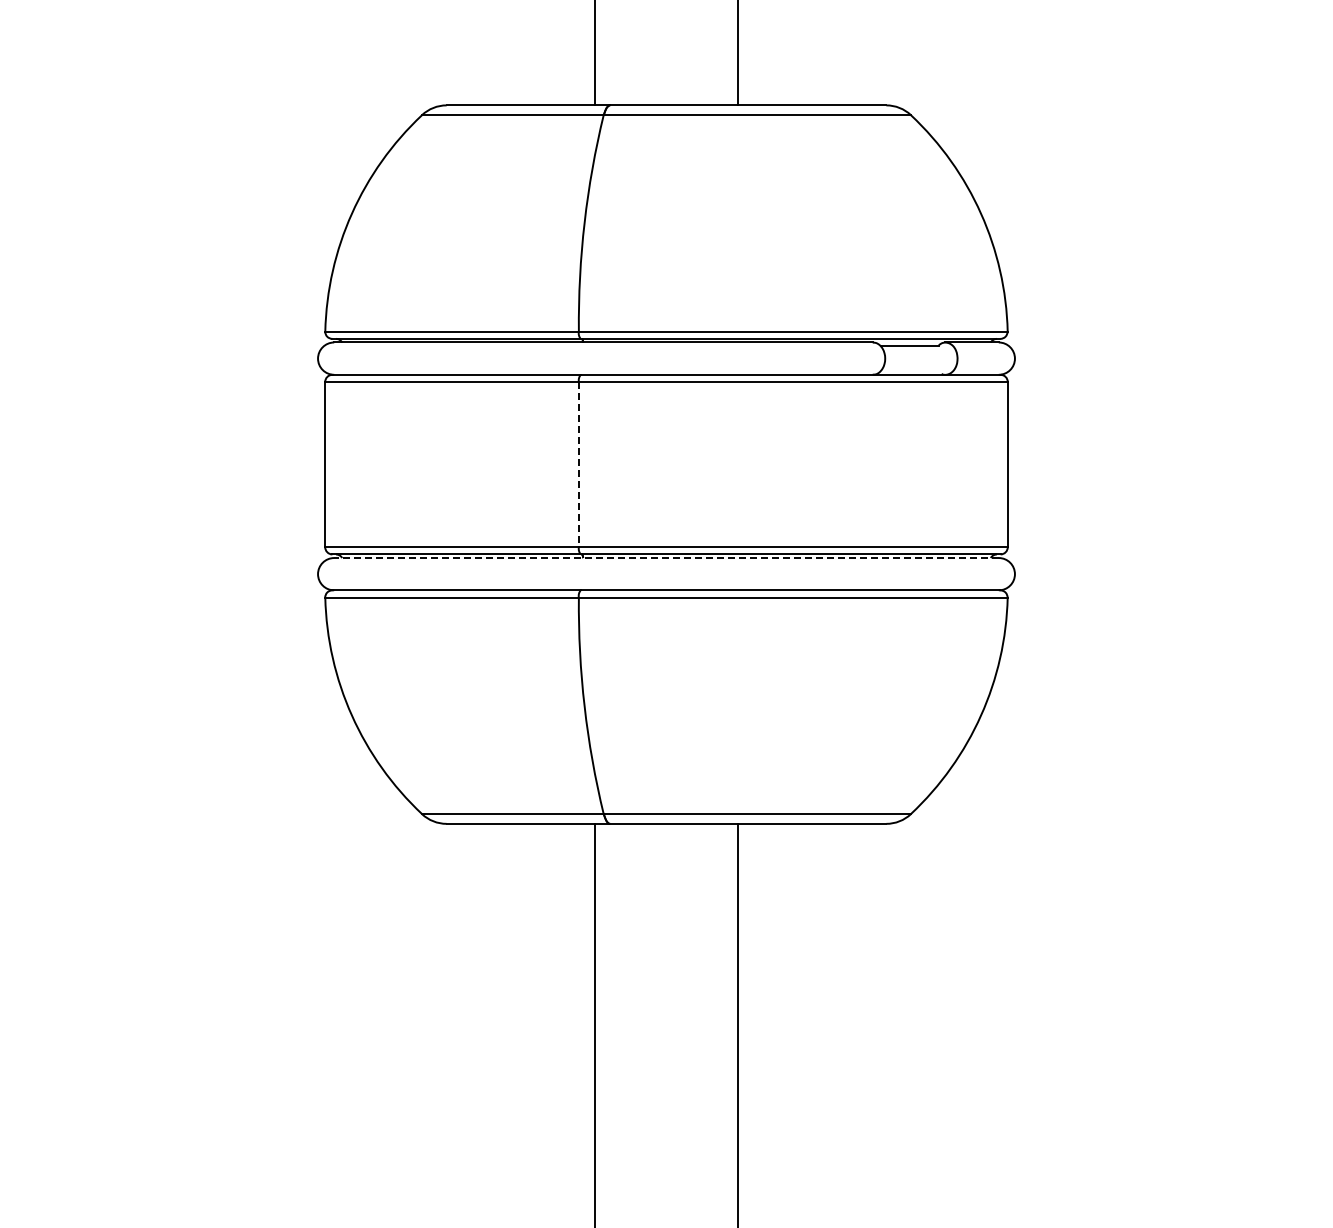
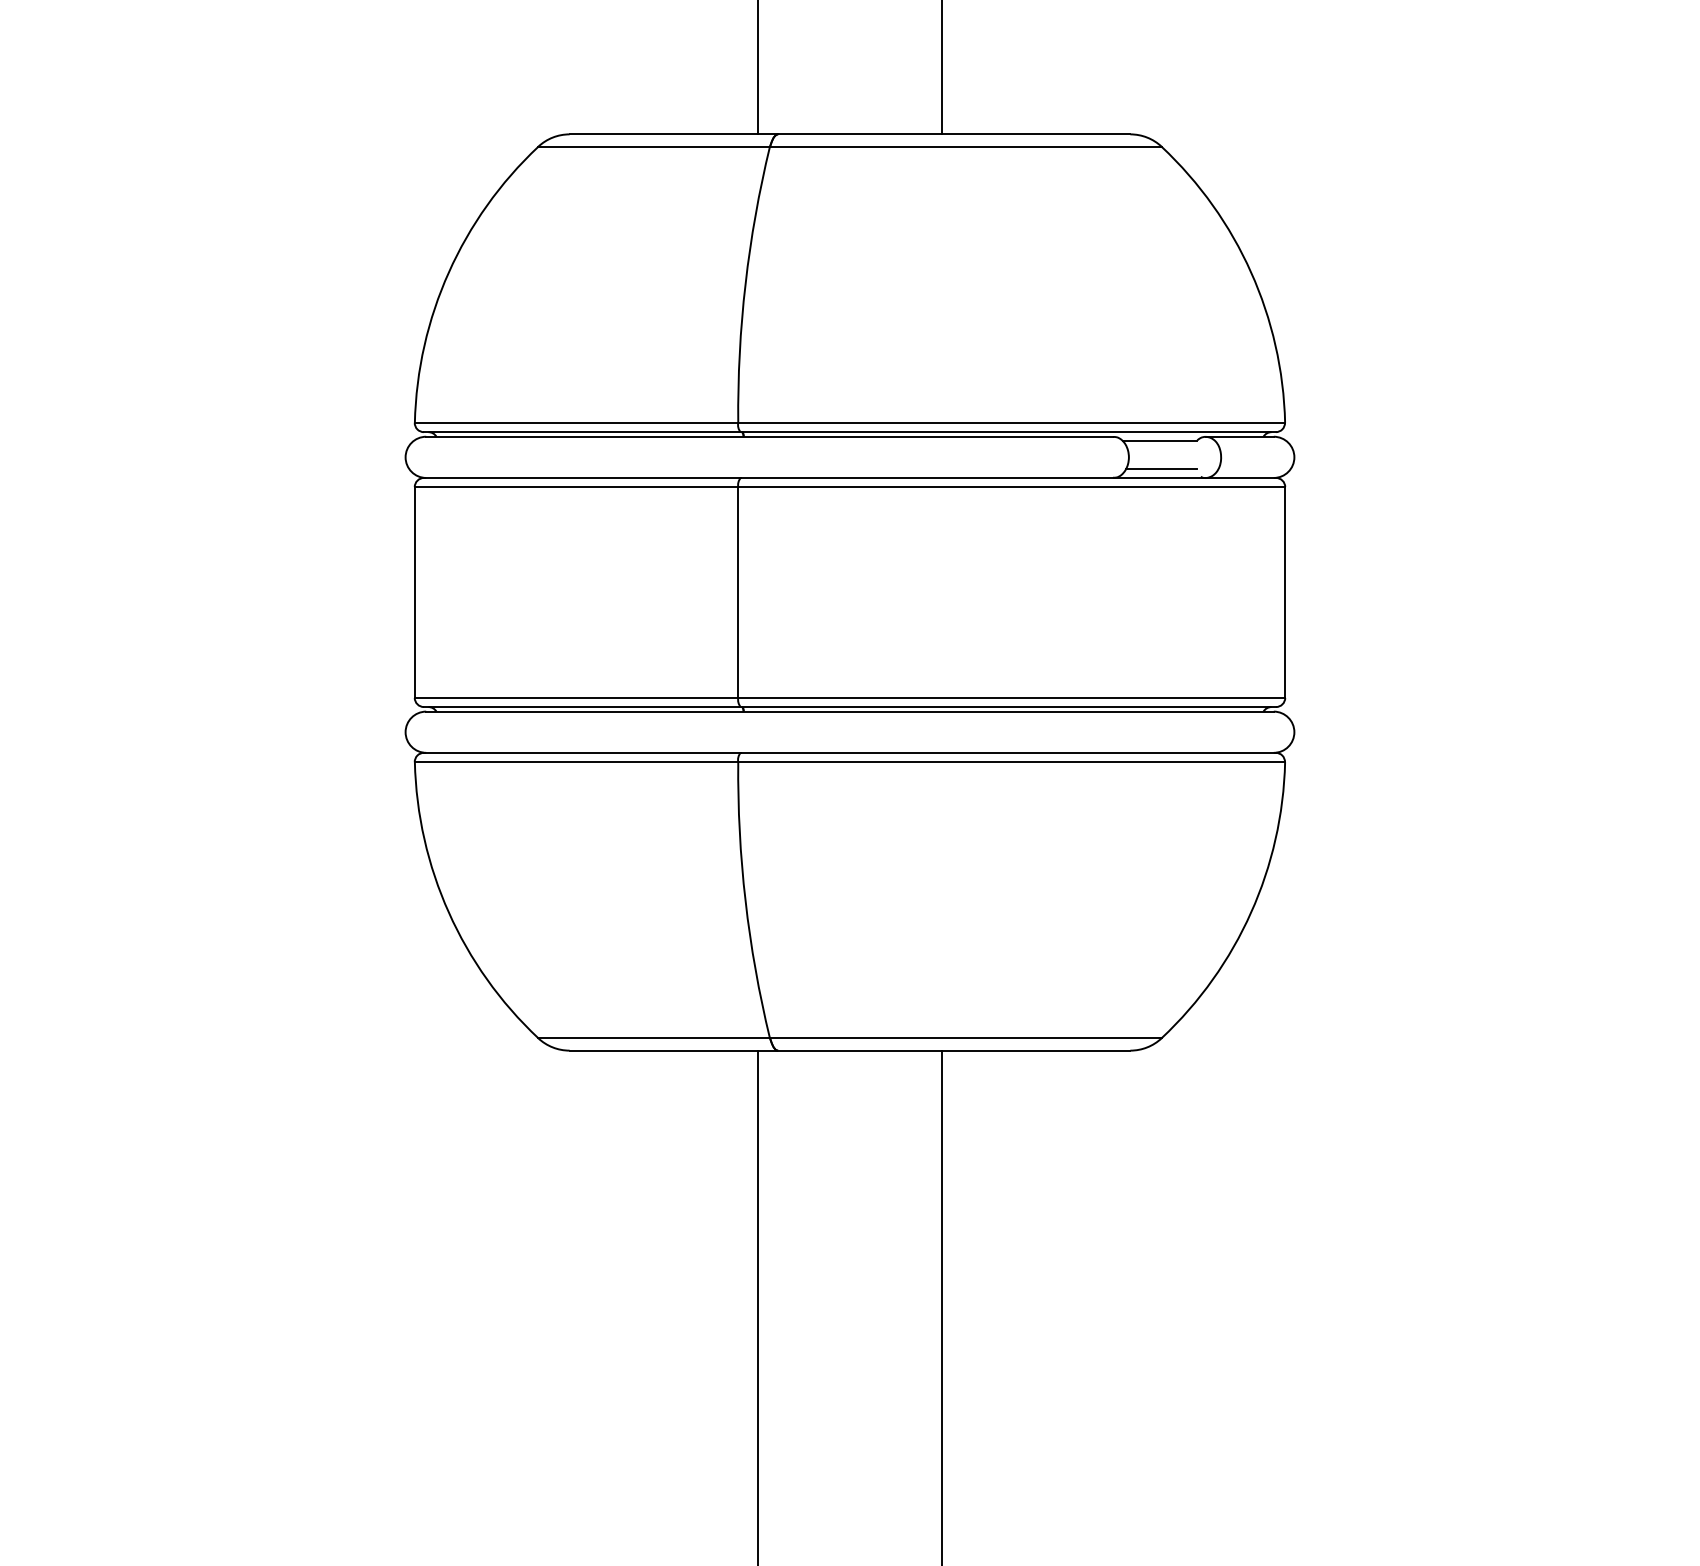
line: (910, 367) -> (1161, 468), added
line: (578, 464) -> (737, 592), dashed -> solid
line: (666, 558) -> (850, 712), dashed -> solid

